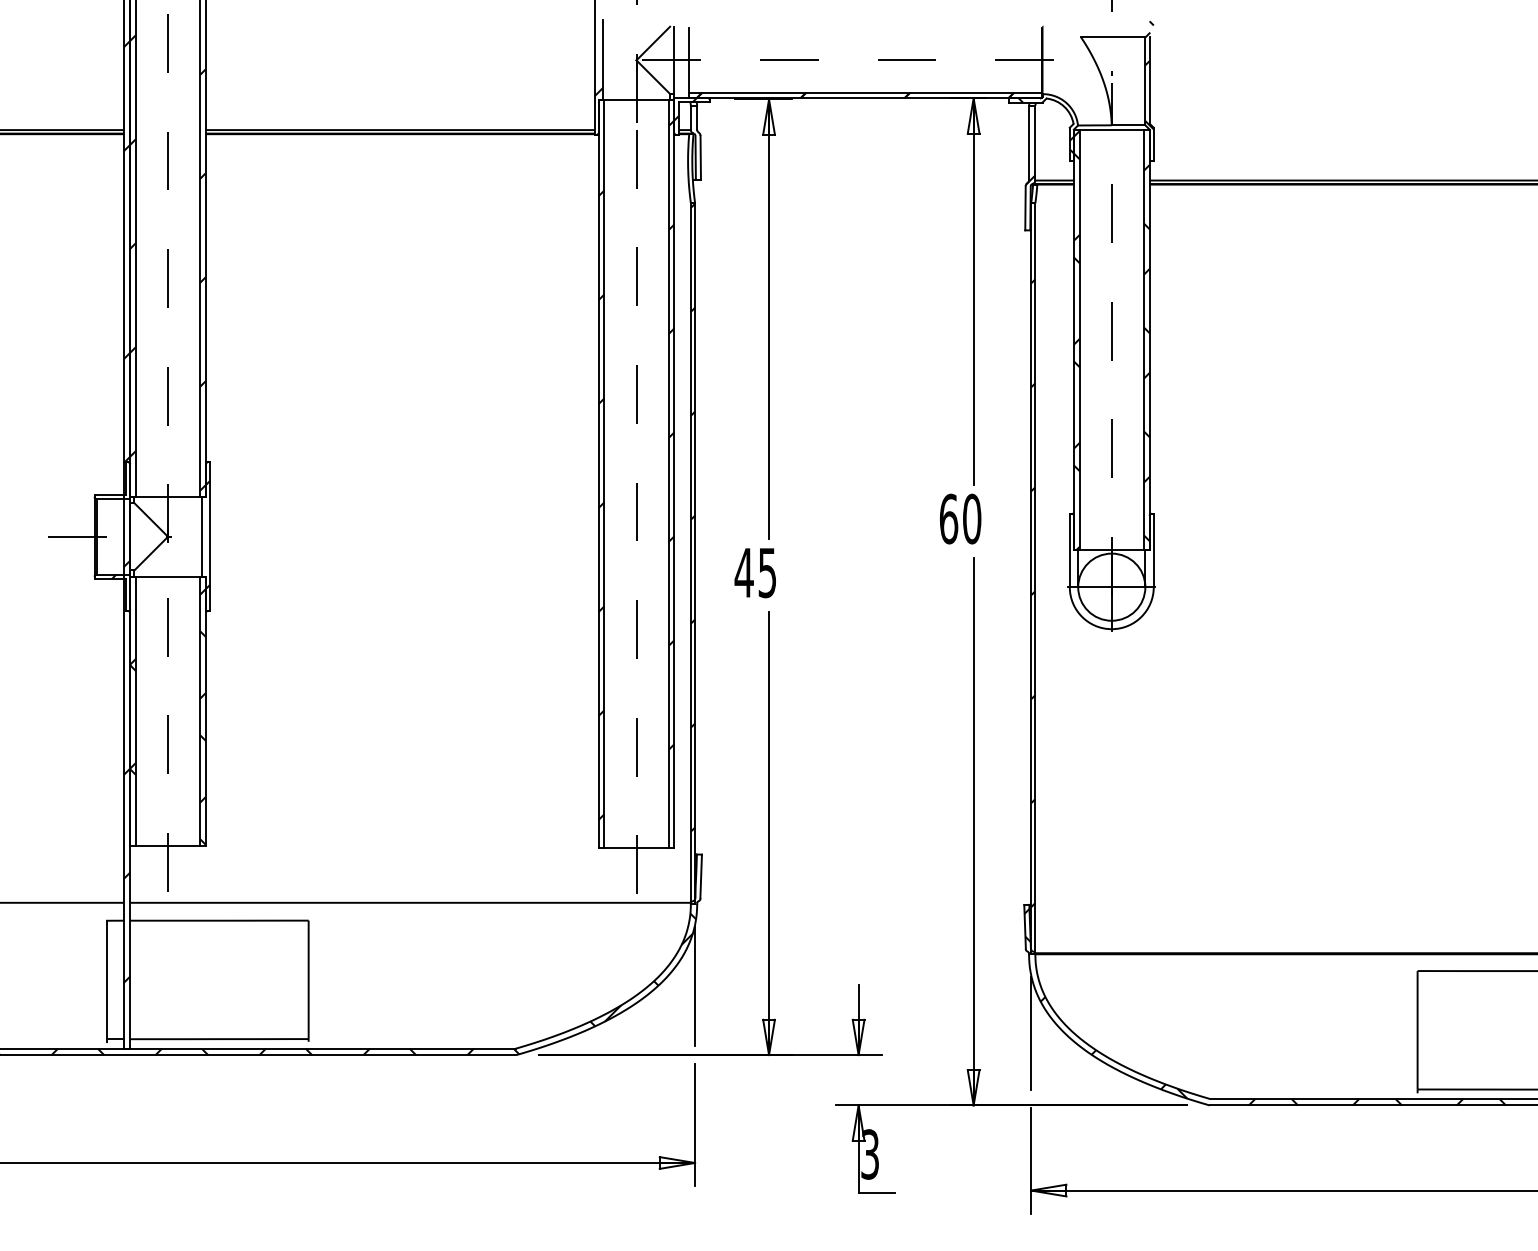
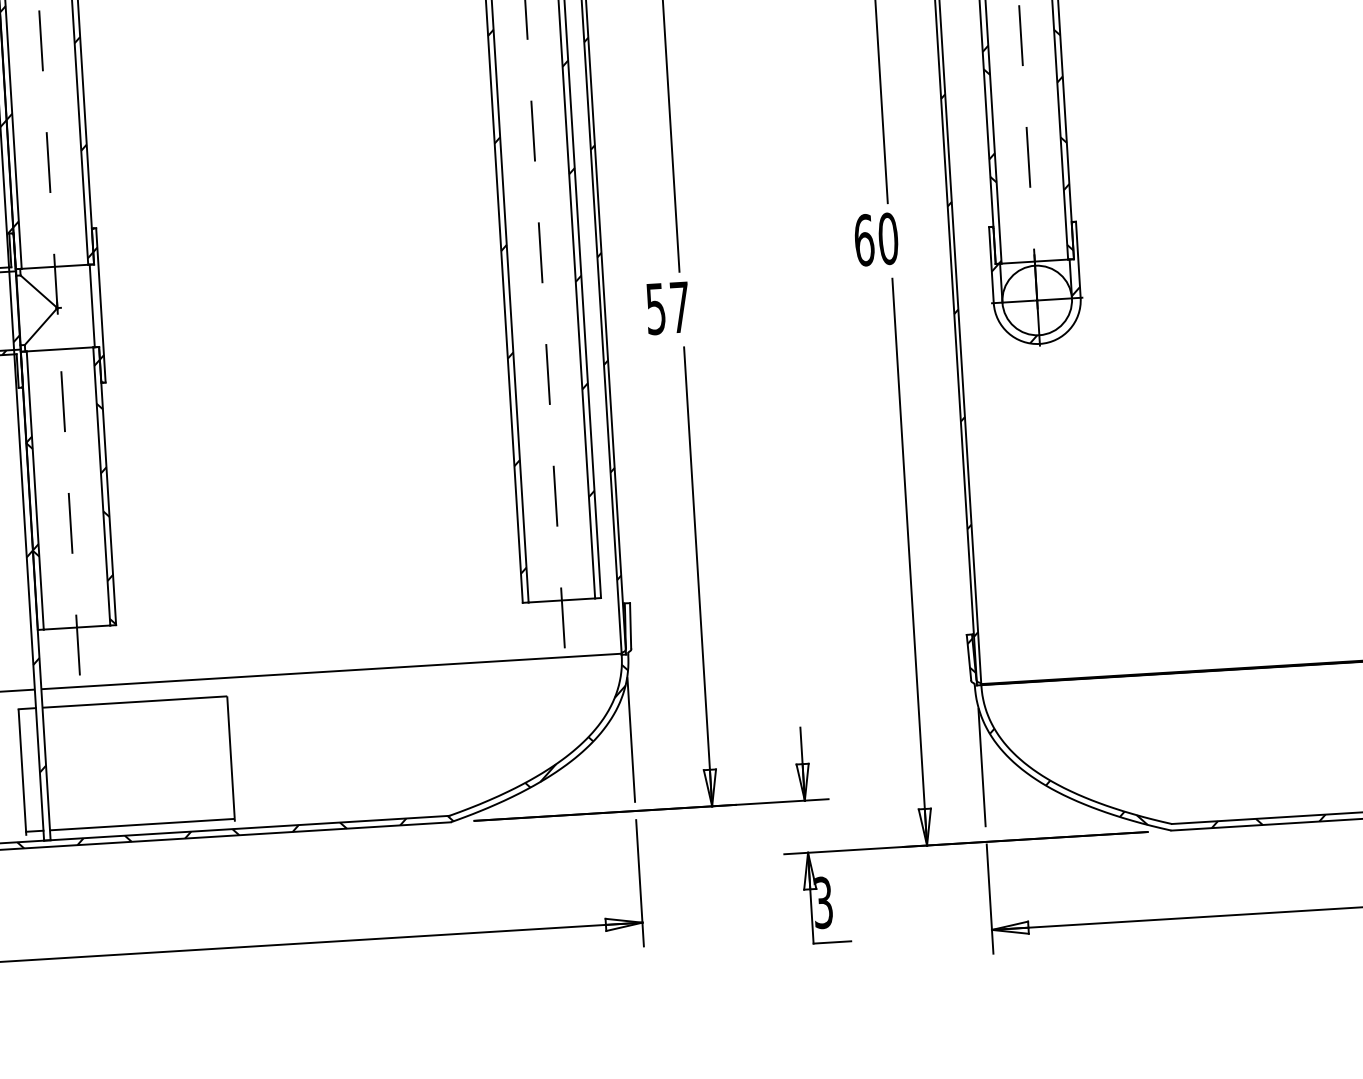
text: (755, 573) -> (667, 308), 45 -> 57
hatch: (1111, 588) -> (1036, 301), added

